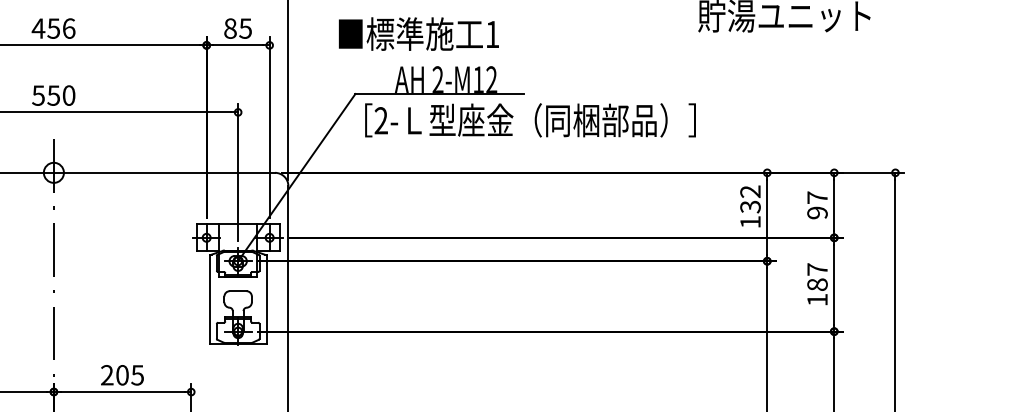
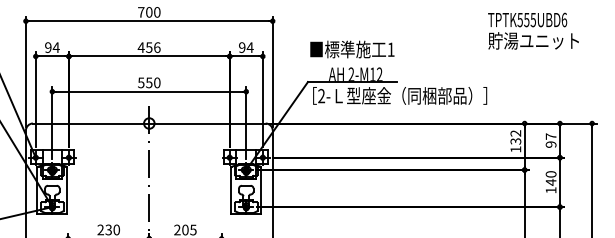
text: (238, 28) -> (246, 47), 85 -> 94
text: (419, 34) -> (352, 49), moved
text: (816, 277) -> (550, 178), 187 -> 140

